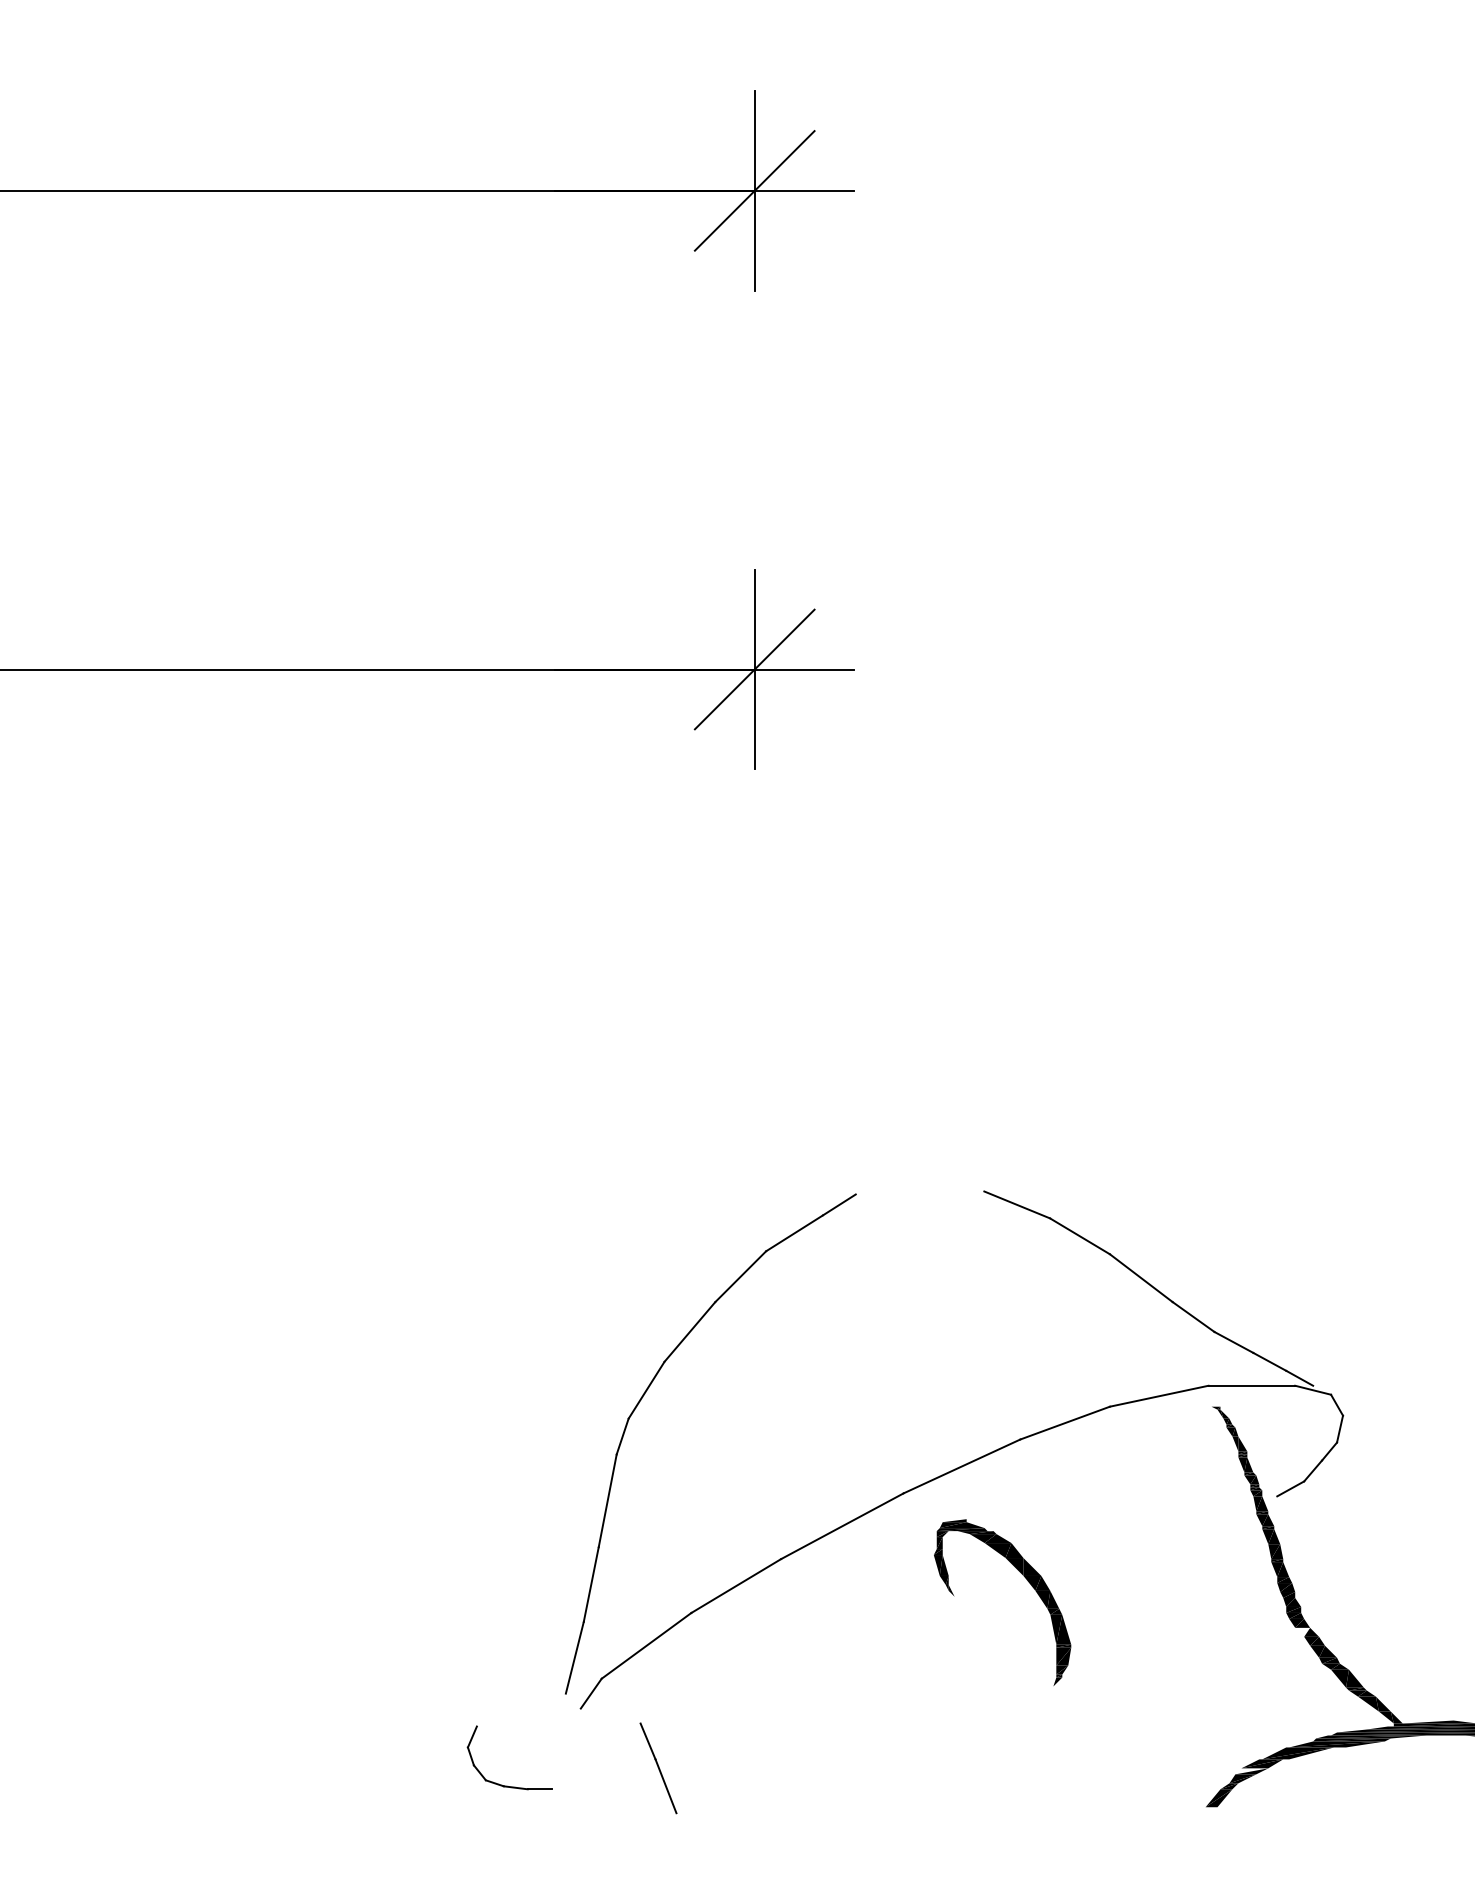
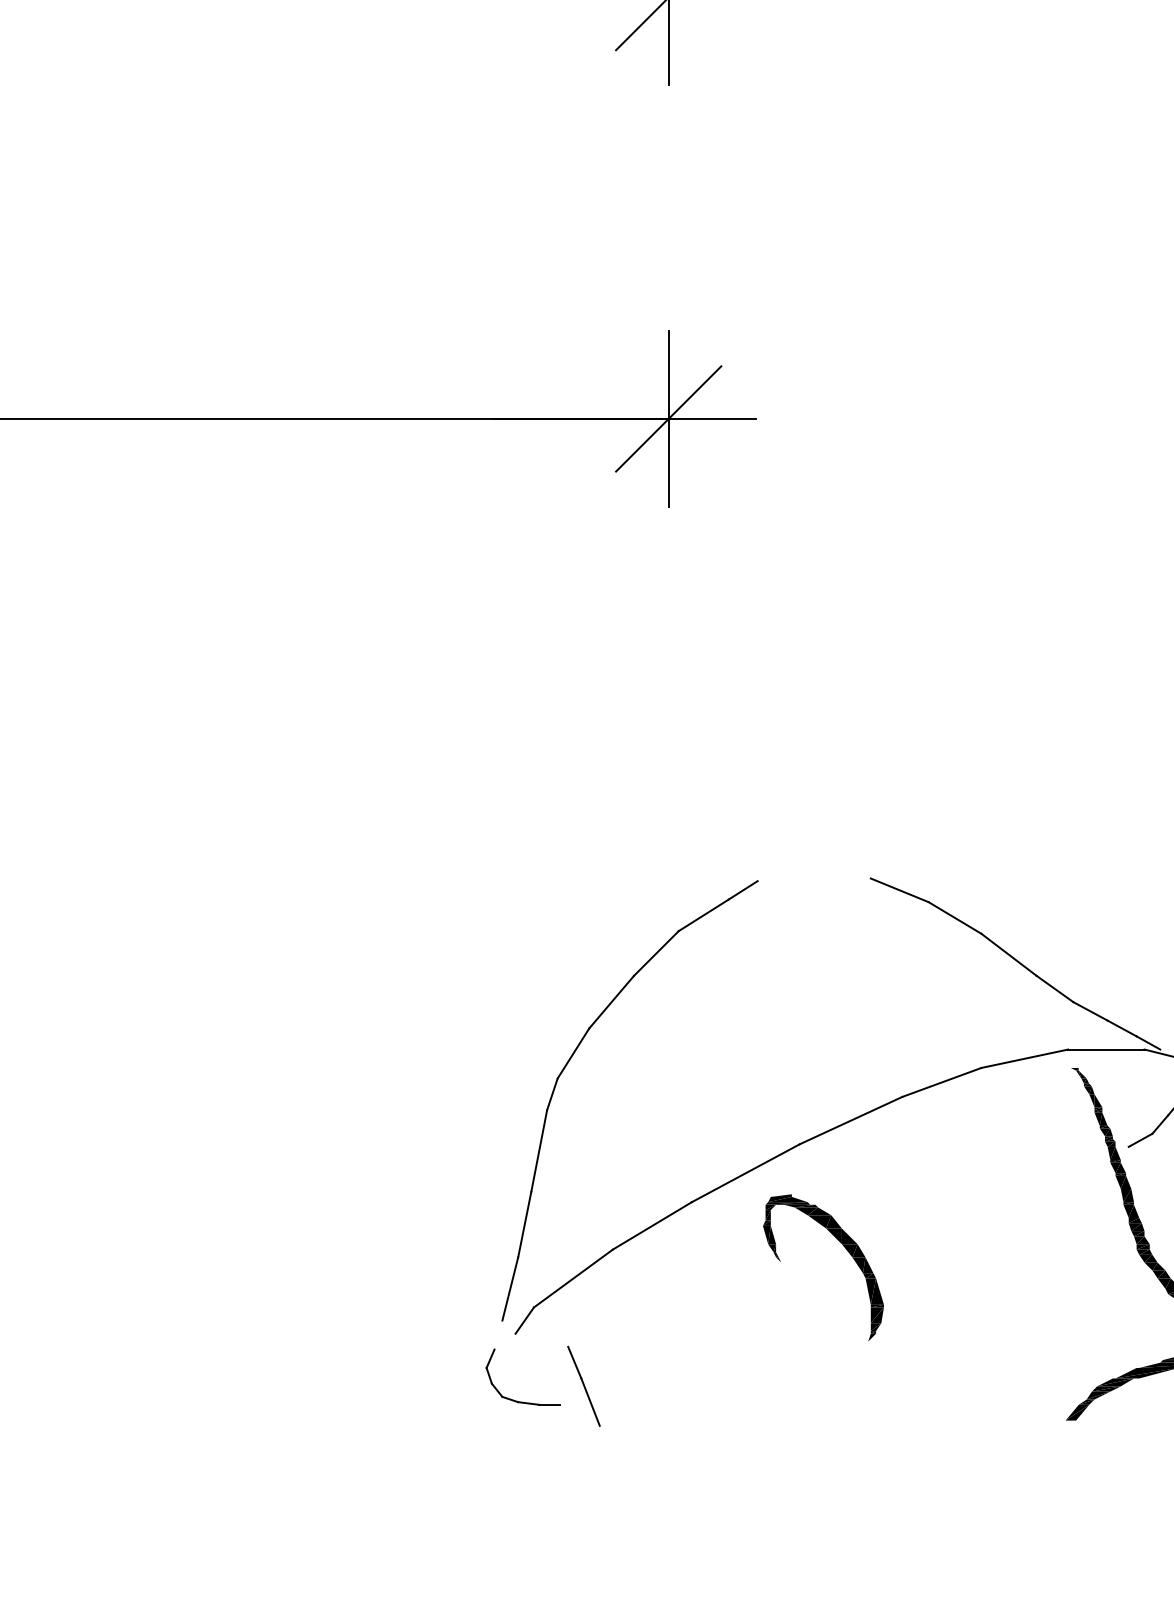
part: (1027, 1581) -> (845, 1249), moved
fill: (1302, 1631) -> (1150, 1265), added
fill: (1251, 1771) -> (1106, 1389), added
part: (499, 1783) -> (514, 1399), moved

